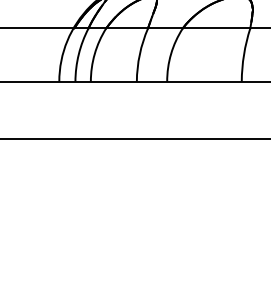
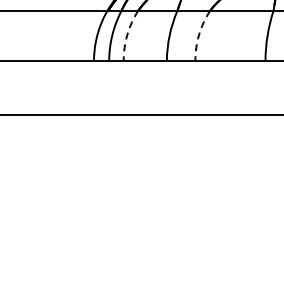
arc: (171, 53) -> (199, 34), solid -> dashed
arc: (94, 54) -> (127, 35), solid -> dashed

